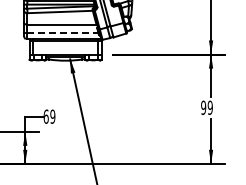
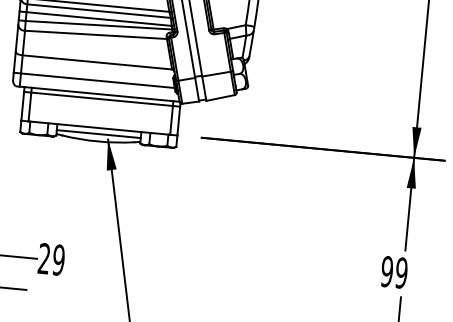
line: (63, 32) -> (99, 79), dashed -> solid
text: (45, 116) -> (42, 258), 69 -> 29

